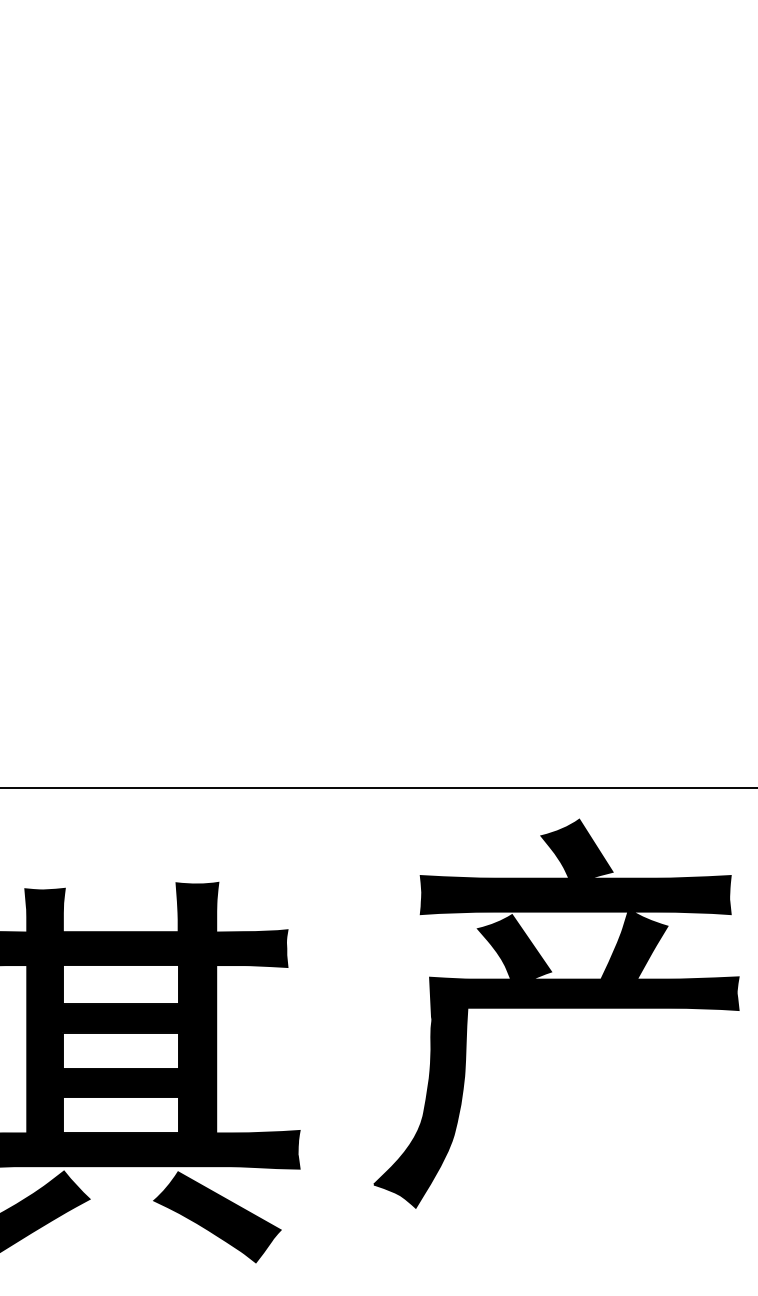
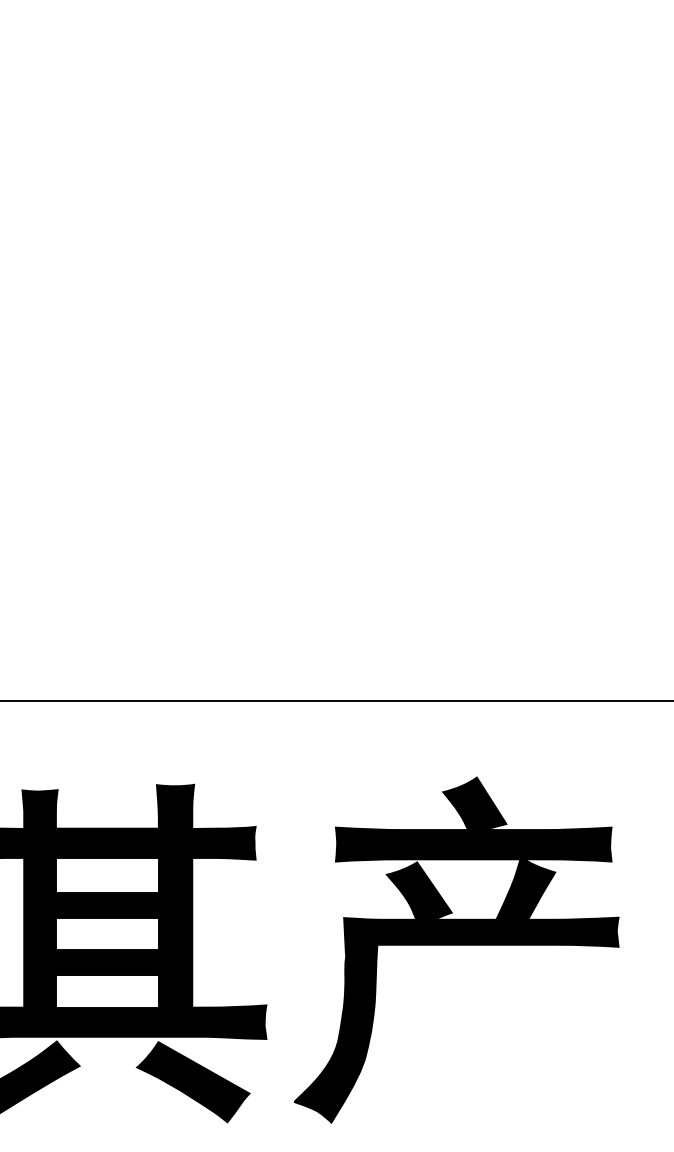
part: (556, 1013) -> (456, 949), moved

